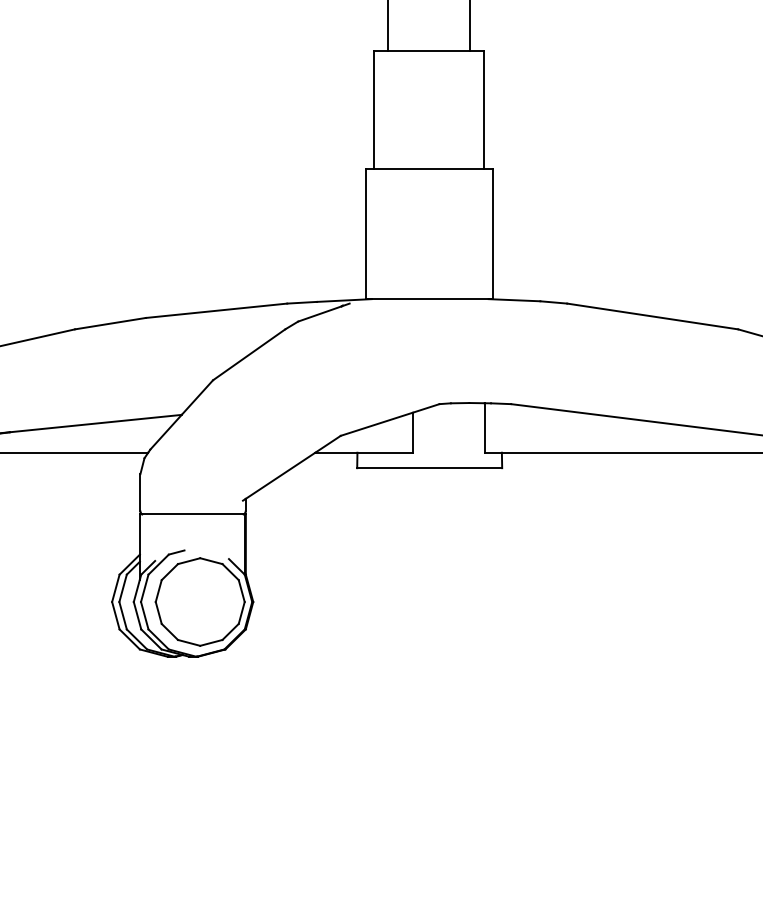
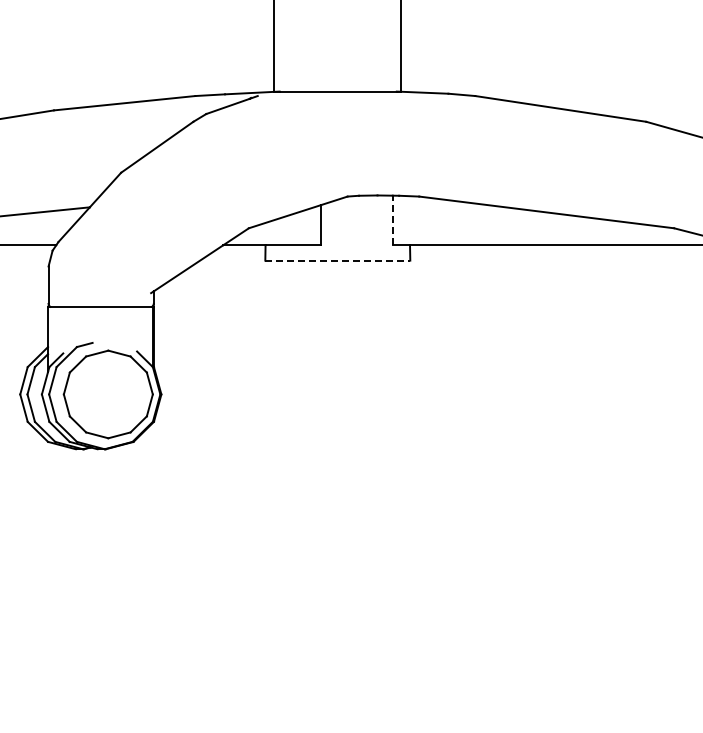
line: (484, 427) -> (392, 219), solid -> dashed
line: (430, 468) -> (338, 260), solid -> dashed

